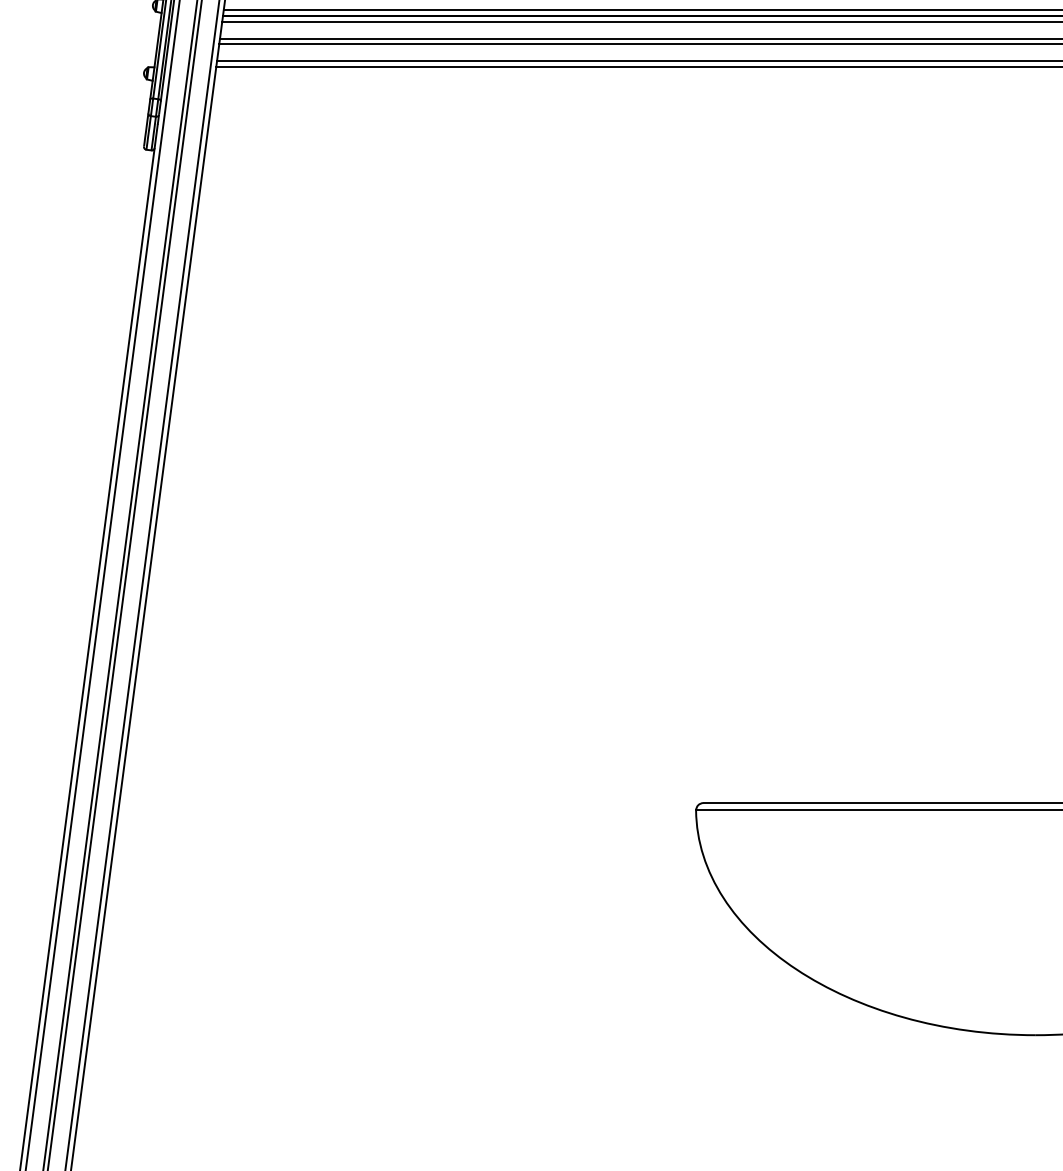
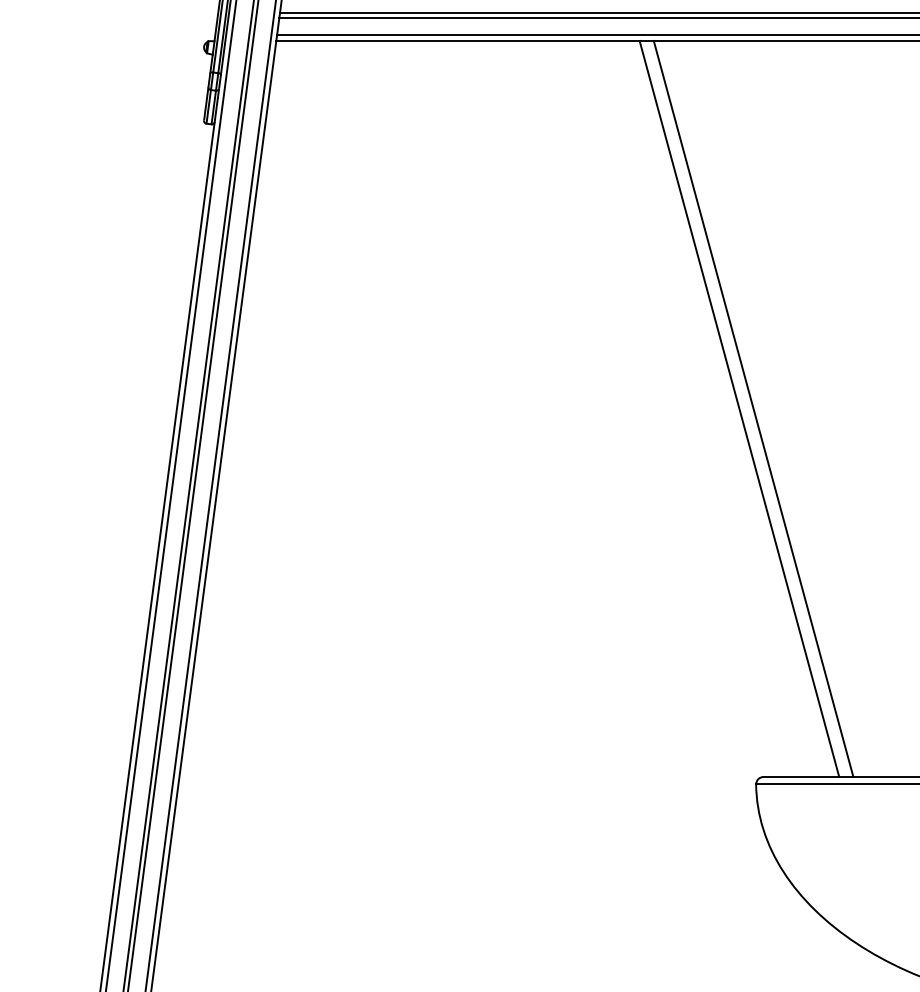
line: (679, 435) -> (739, 409), added
line: (693, 435) -> (753, 409), added

